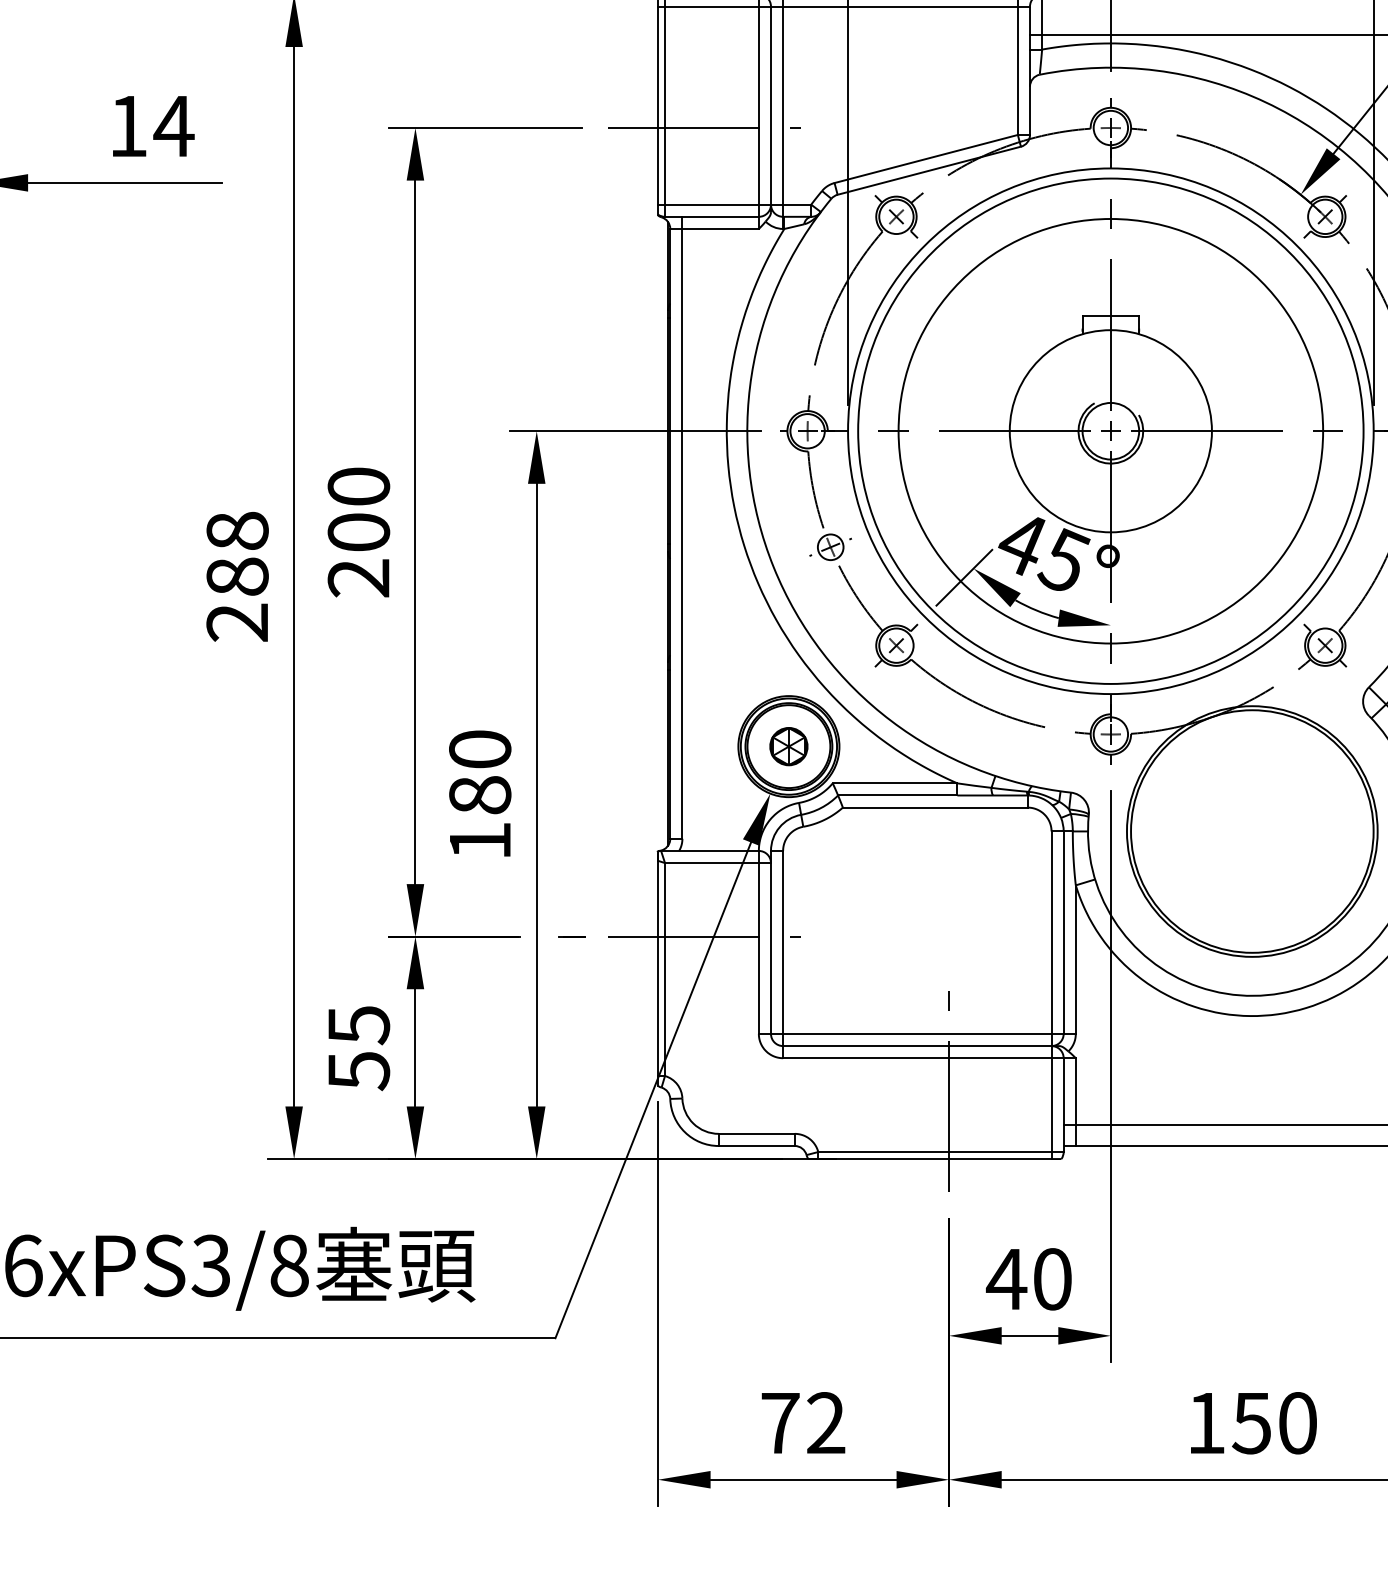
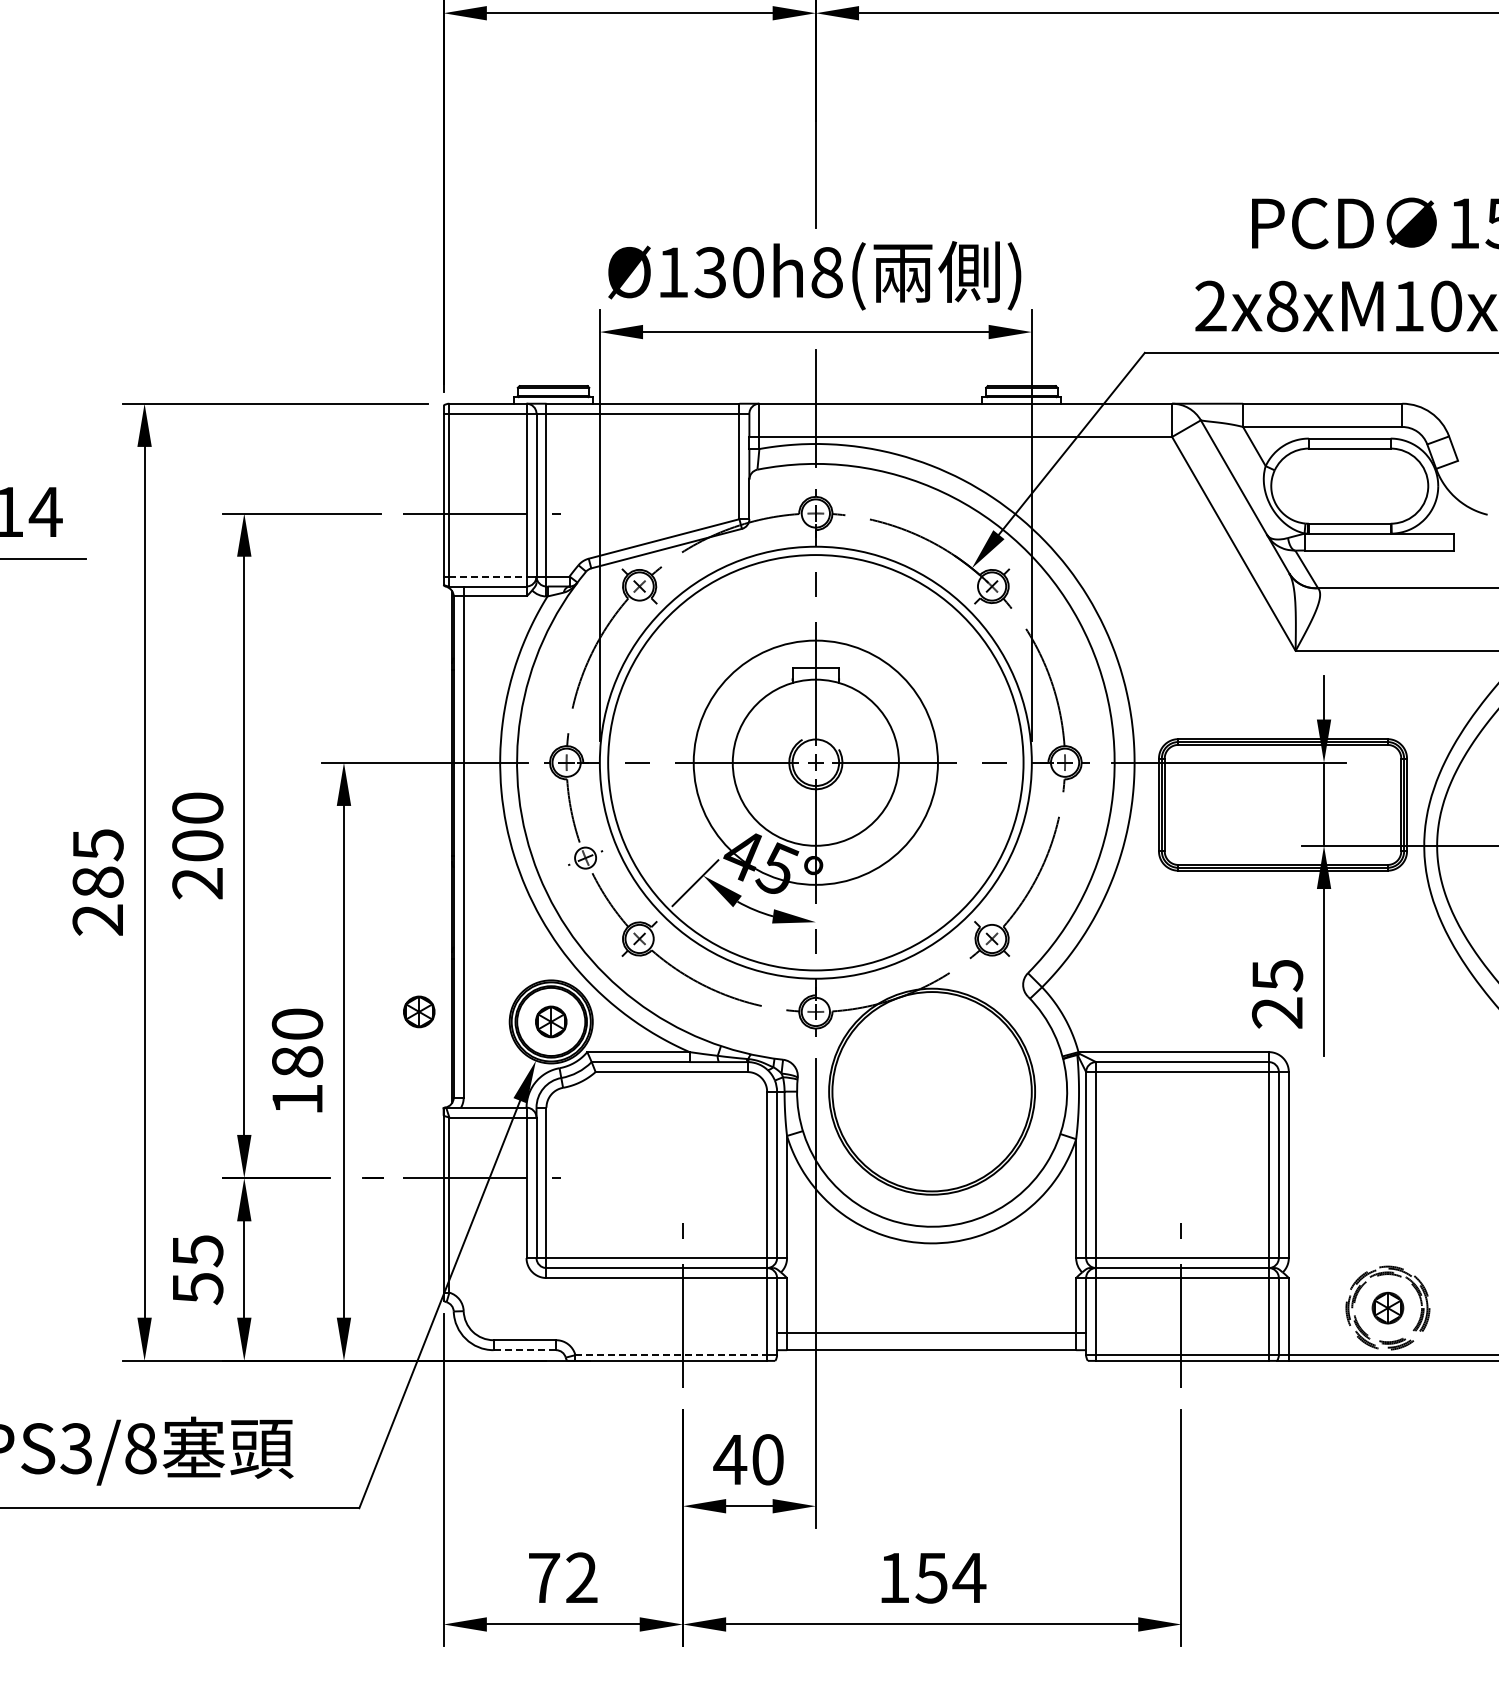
line: (711, 204) -> (487, 576), solid -> dashed
circle: (1110, 430) -> (815, 762), size x0.7
text: (236, 531) -> (97, 845), 288 -> 285
part: (628, 733) -> (419, 1011), added
line: (757, 1146) -> (525, 1350), solid -> dashed
line: (935, 1152) -> (671, 1355), solid -> dashed
text: (1297, 1422) -> (969, 1577), 150 -> 154

